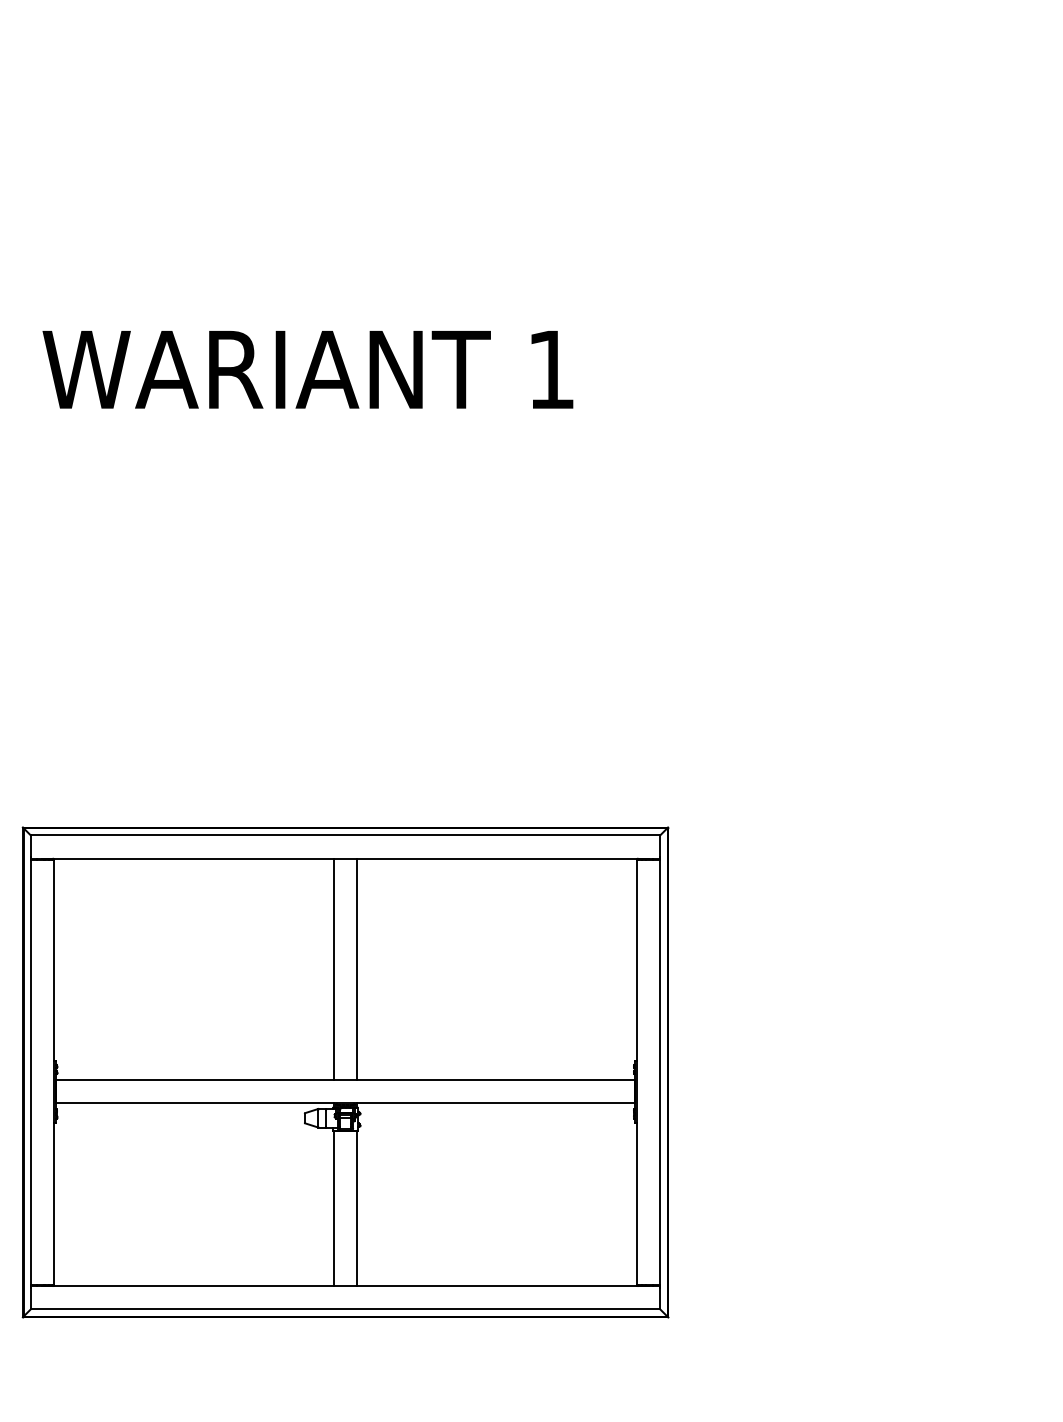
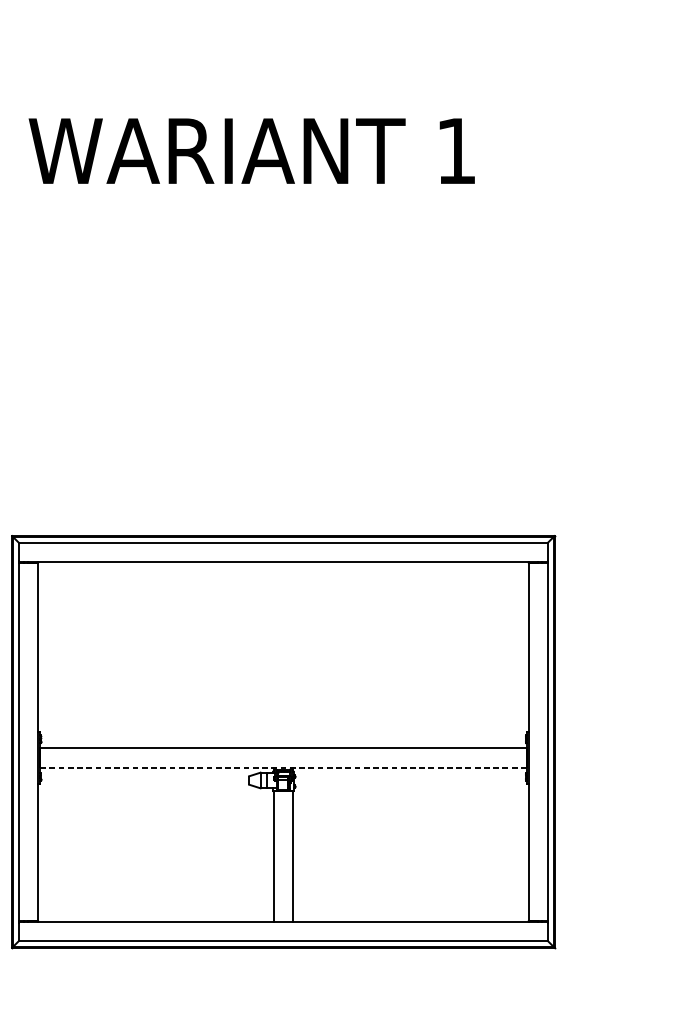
line: (333, 969) -> (273, 655), removed
line: (357, 969) -> (293, 655), removed
line: (345, 1103) -> (283, 768), solid -> dashed

